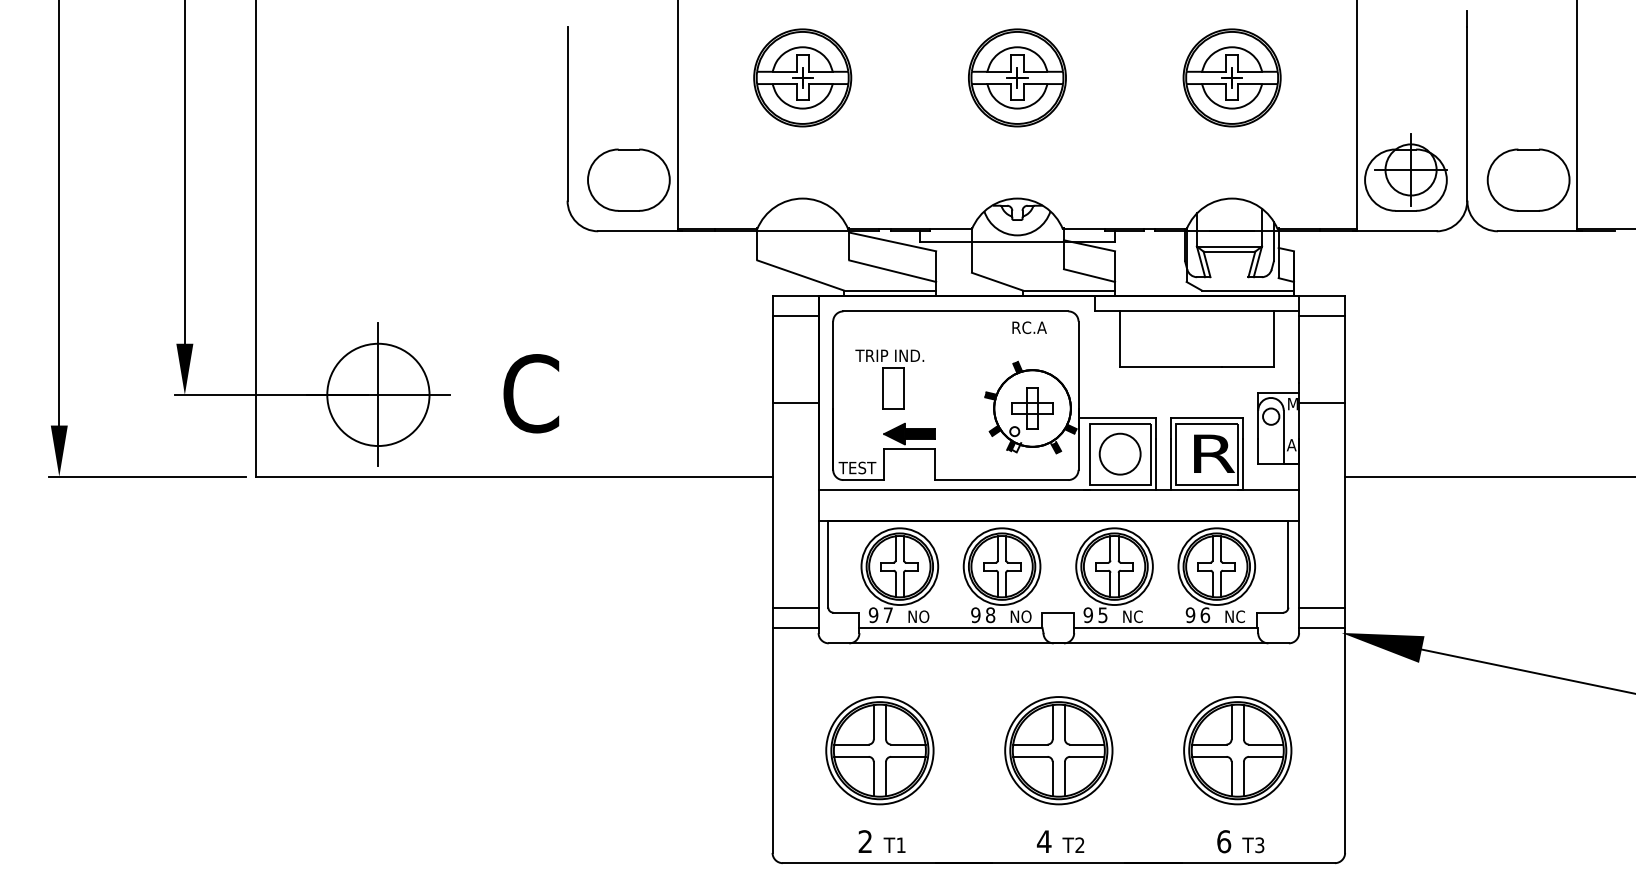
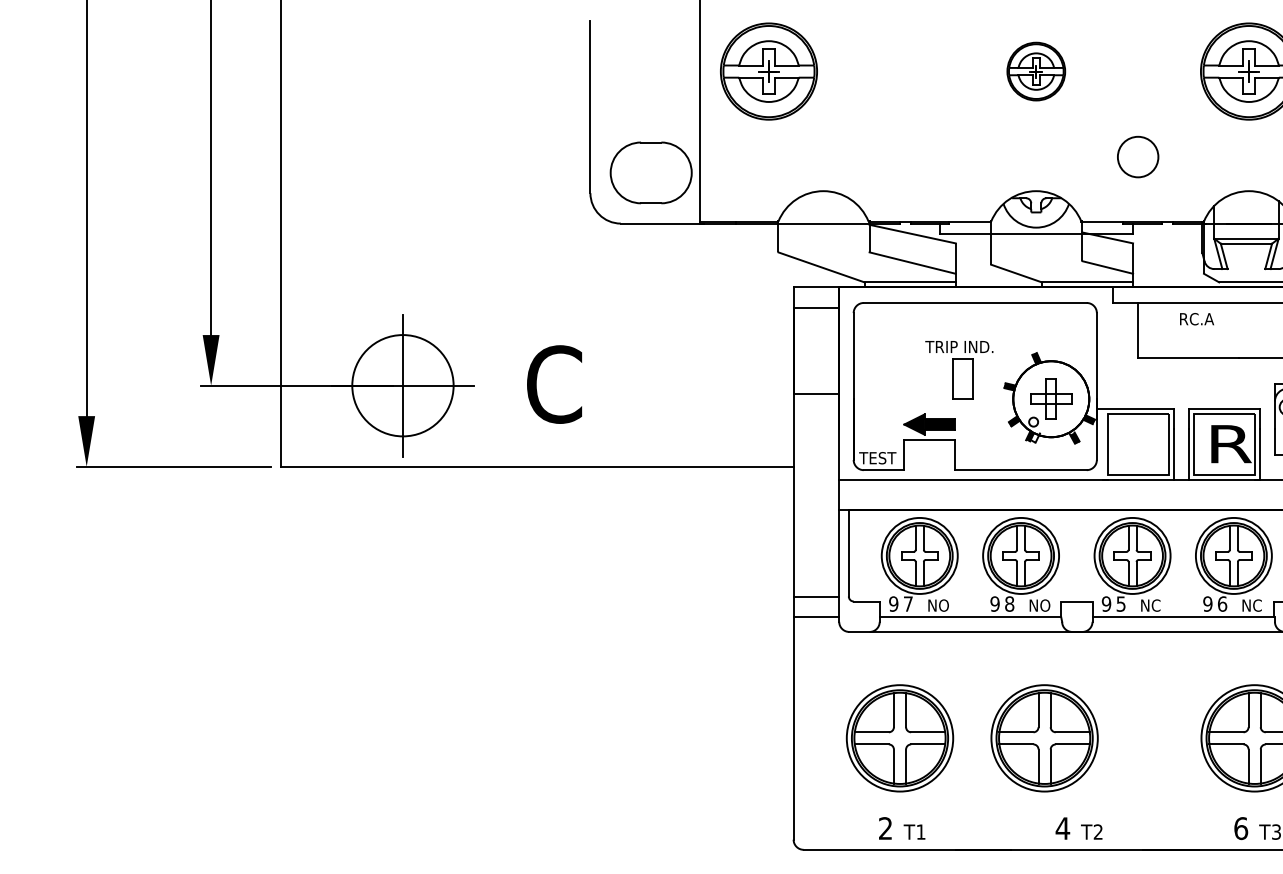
part: (802, 77) -> (768, 71), moved
part: (1017, 77) -> (1036, 71), size x0.6
text: (1029, 327) -> (1196, 318), moved
part: (889, 379) -> (959, 370), moved
circle: (1119, 453) -> (1137, 156), moved
part: (1058, 750) -> (1044, 738), moved

